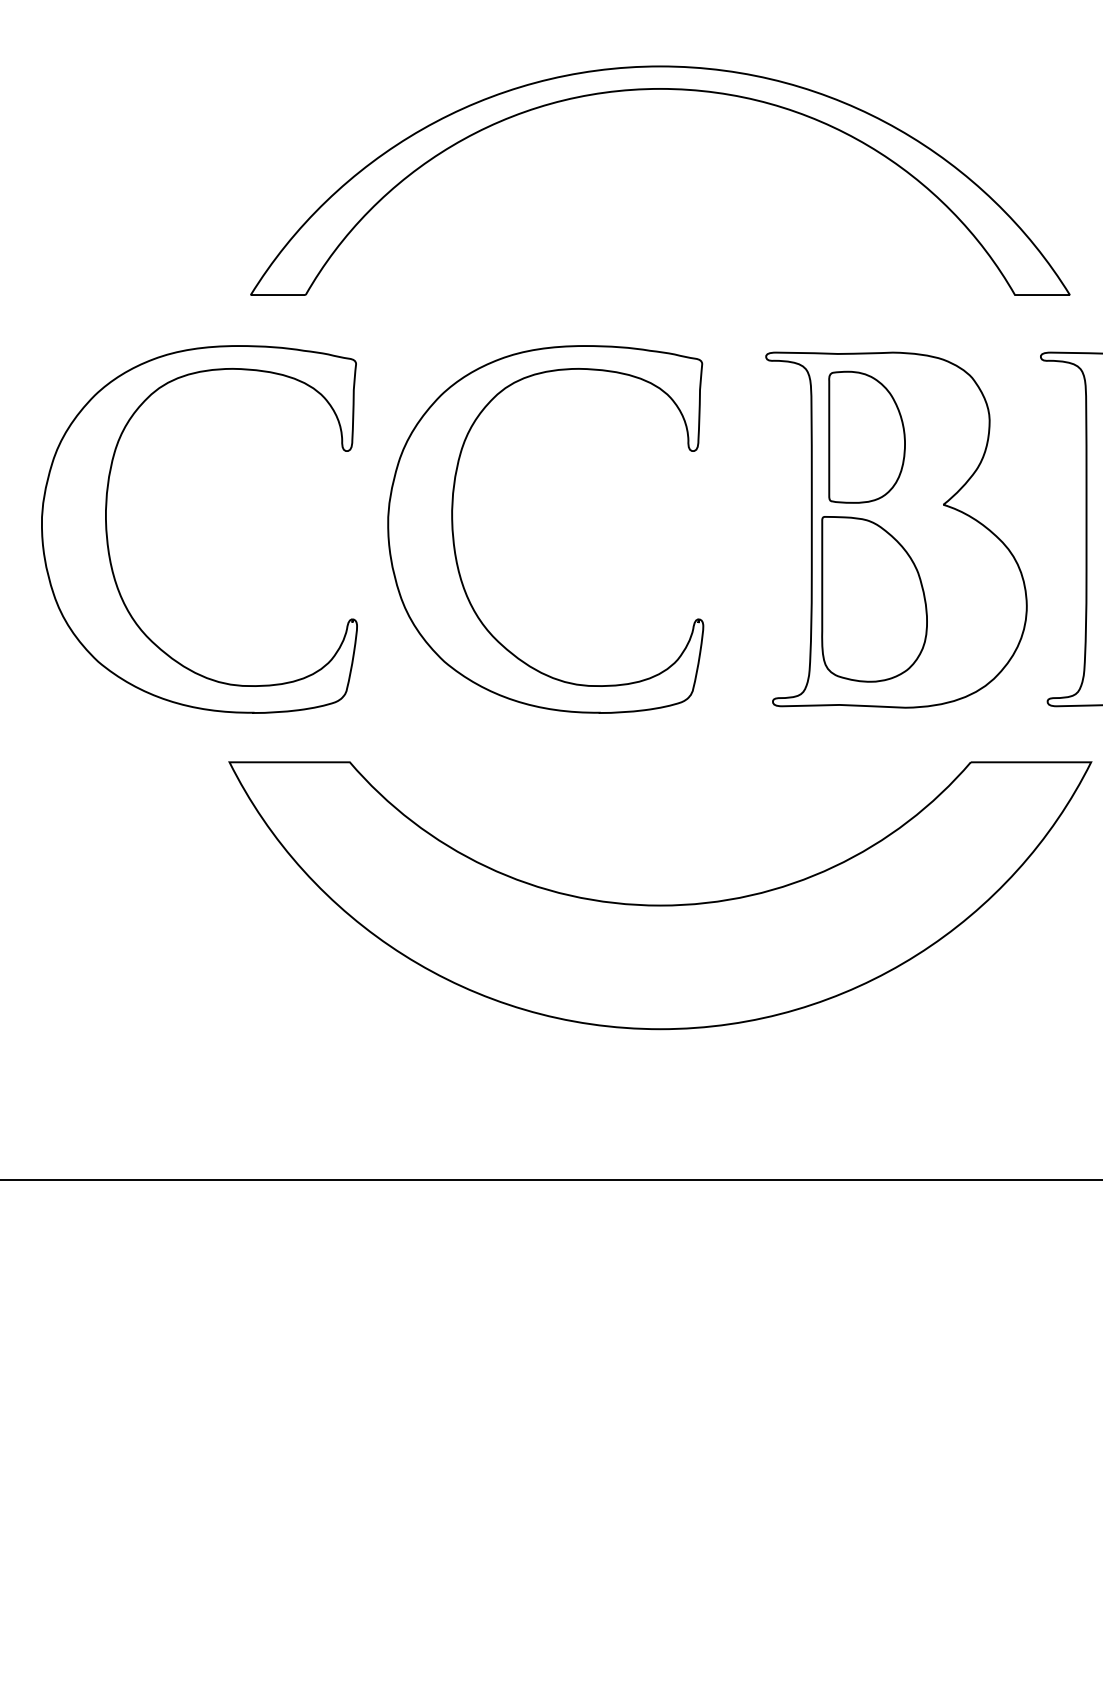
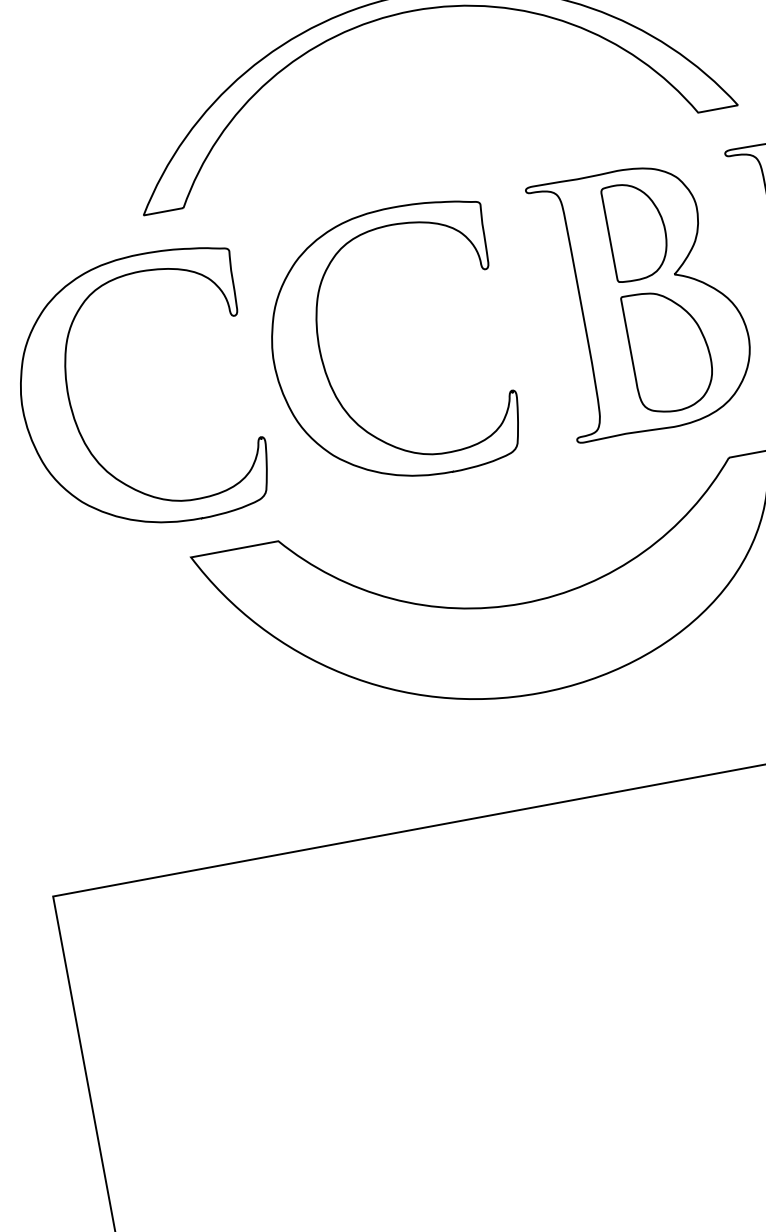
part: (866, 436) -> (636, 230), moved
part: (874, 599) -> (669, 350), moved

